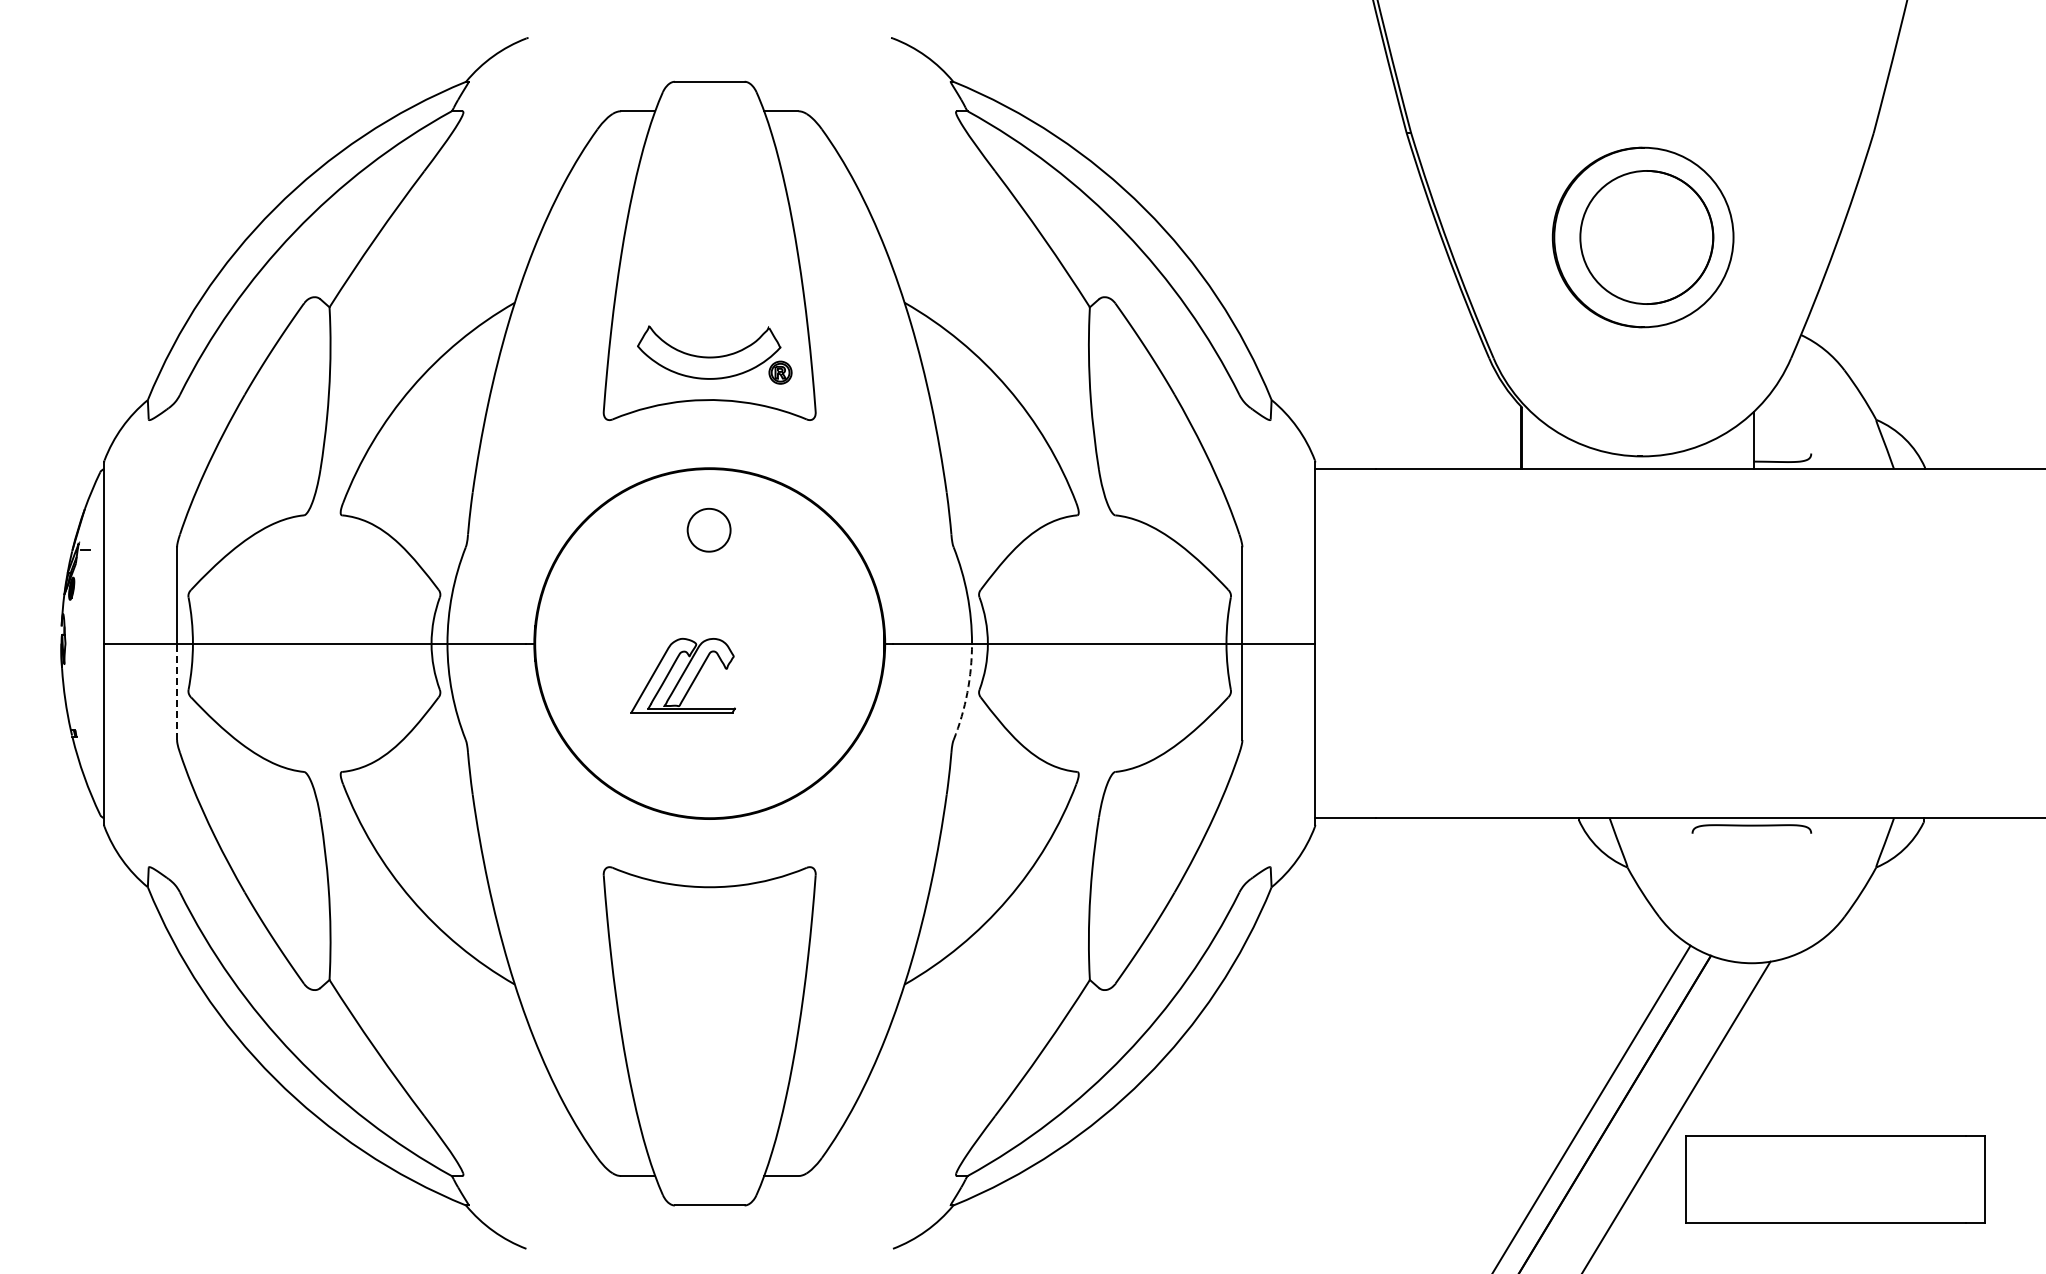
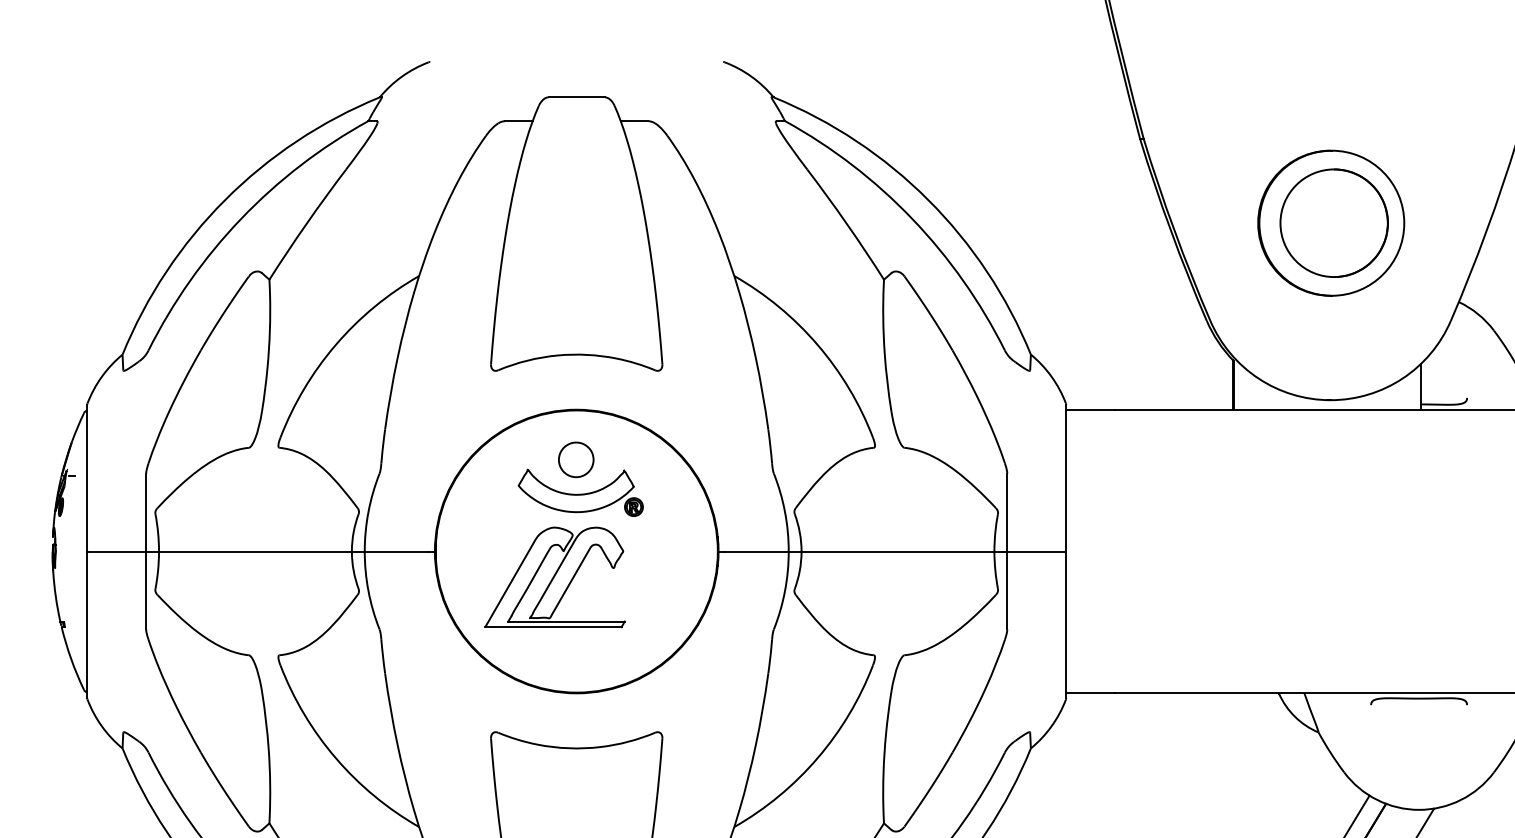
part: (714, 354) -> (580, 492), moved
part: (683, 675) -> (555, 577), size x1.67
line: (177, 691) -> (146, 590), dashed -> solid
arc: (967, 692) -> (785, 591), dashed -> solid

